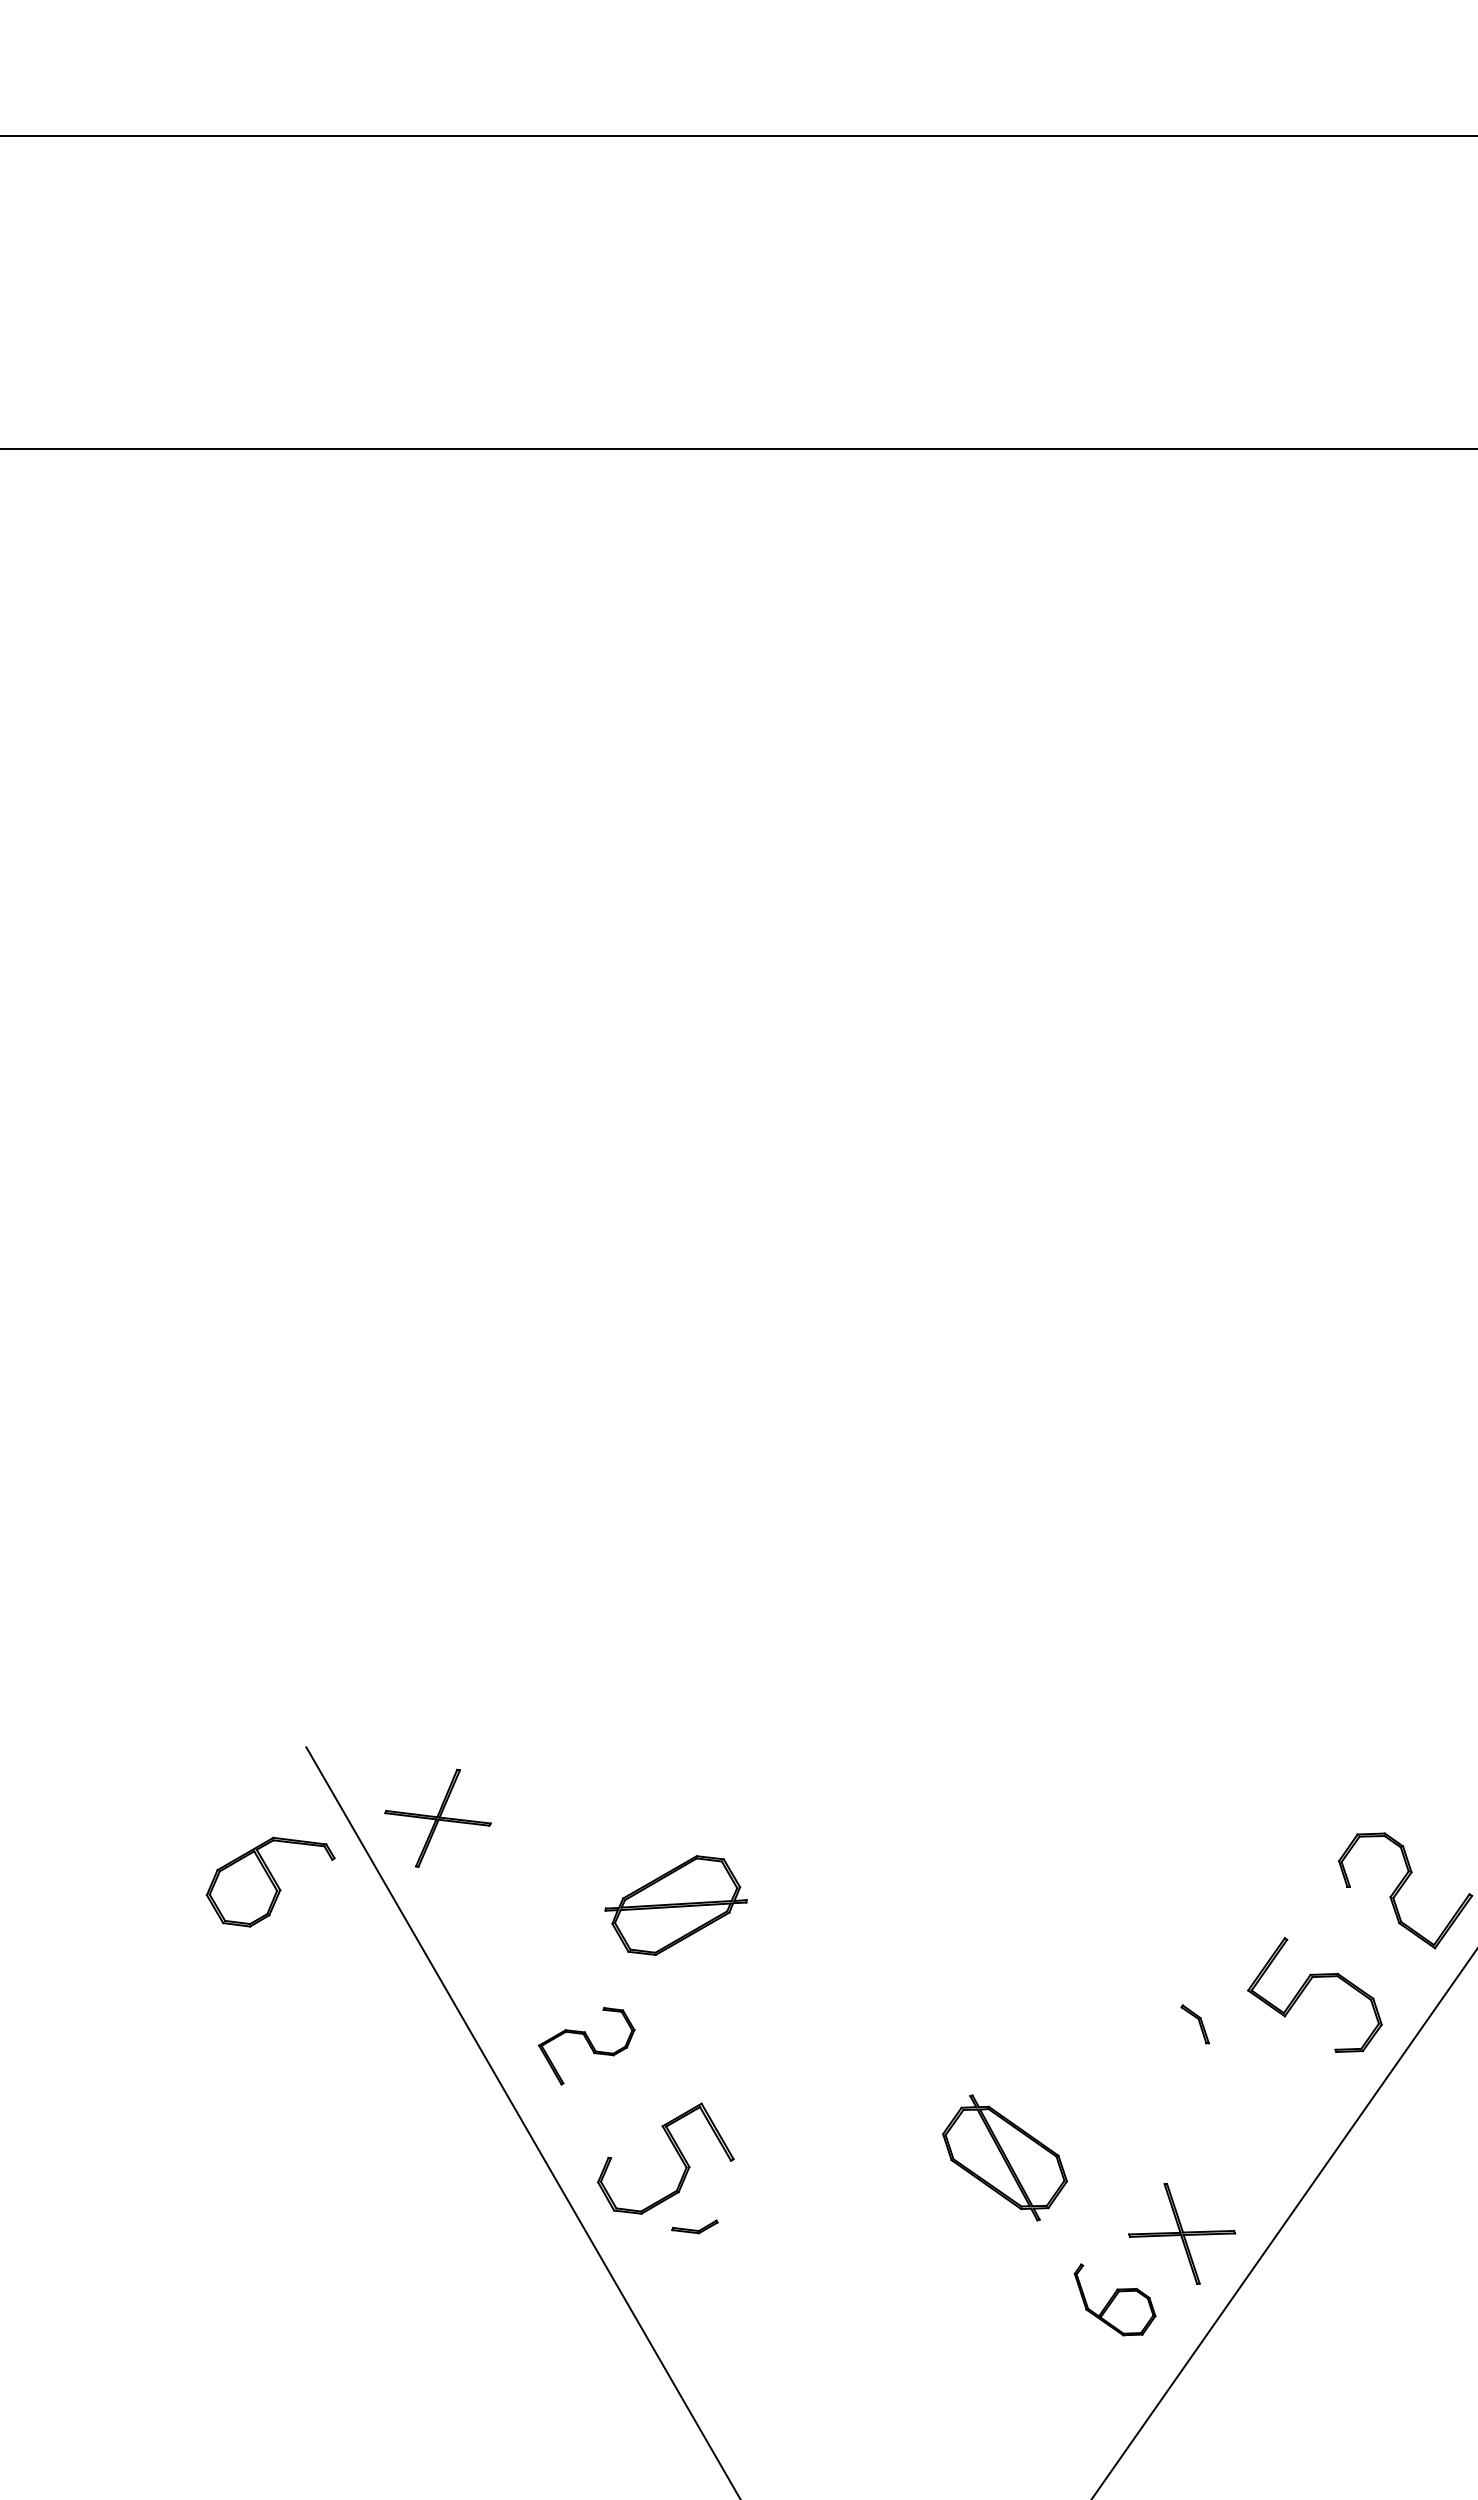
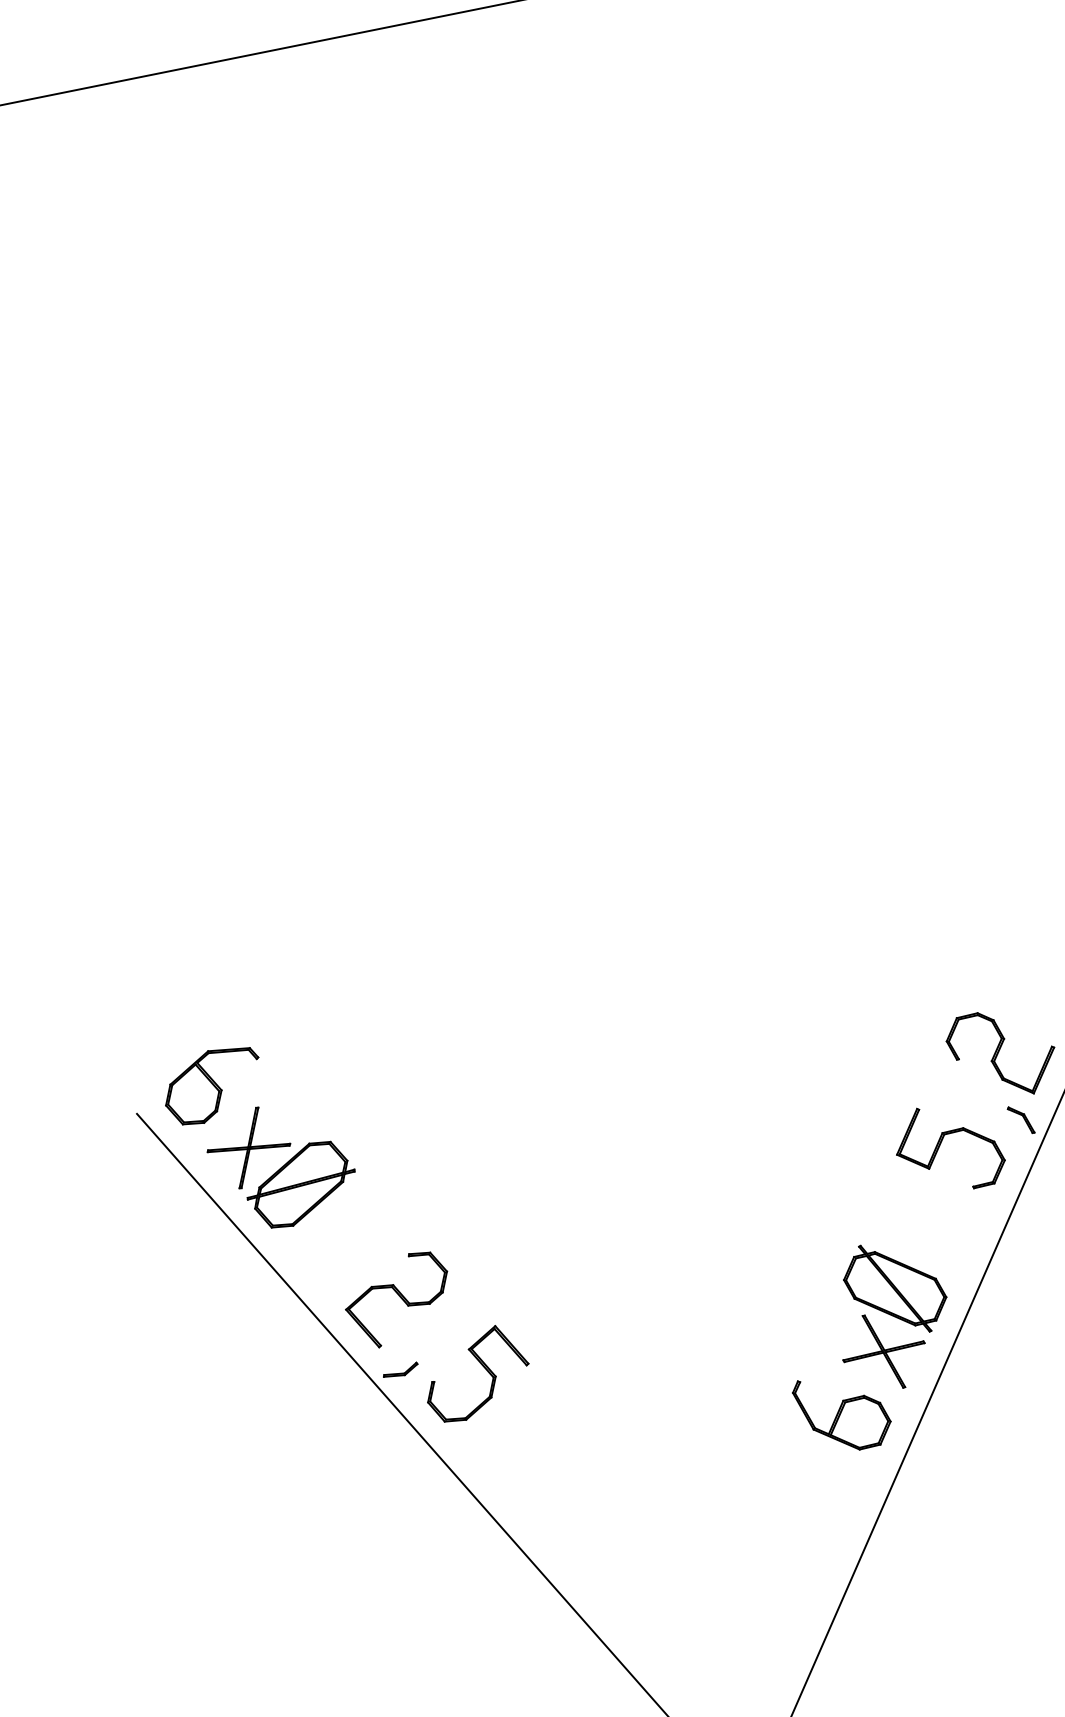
part: (270, 1881) -> (212, 1085), moved
part: (675, 1905) -> (300, 1184), moved
part: (1194, 2024) -> (1020, 1120), moved
part: (586, 2045) -> (398, 1299), size x1.43
part: (1004, 2157) -> (894, 1288), moved
part: (694, 2226) -> (400, 1370), moved
part: (1114, 2299) -> (842, 1412), size x1.43

